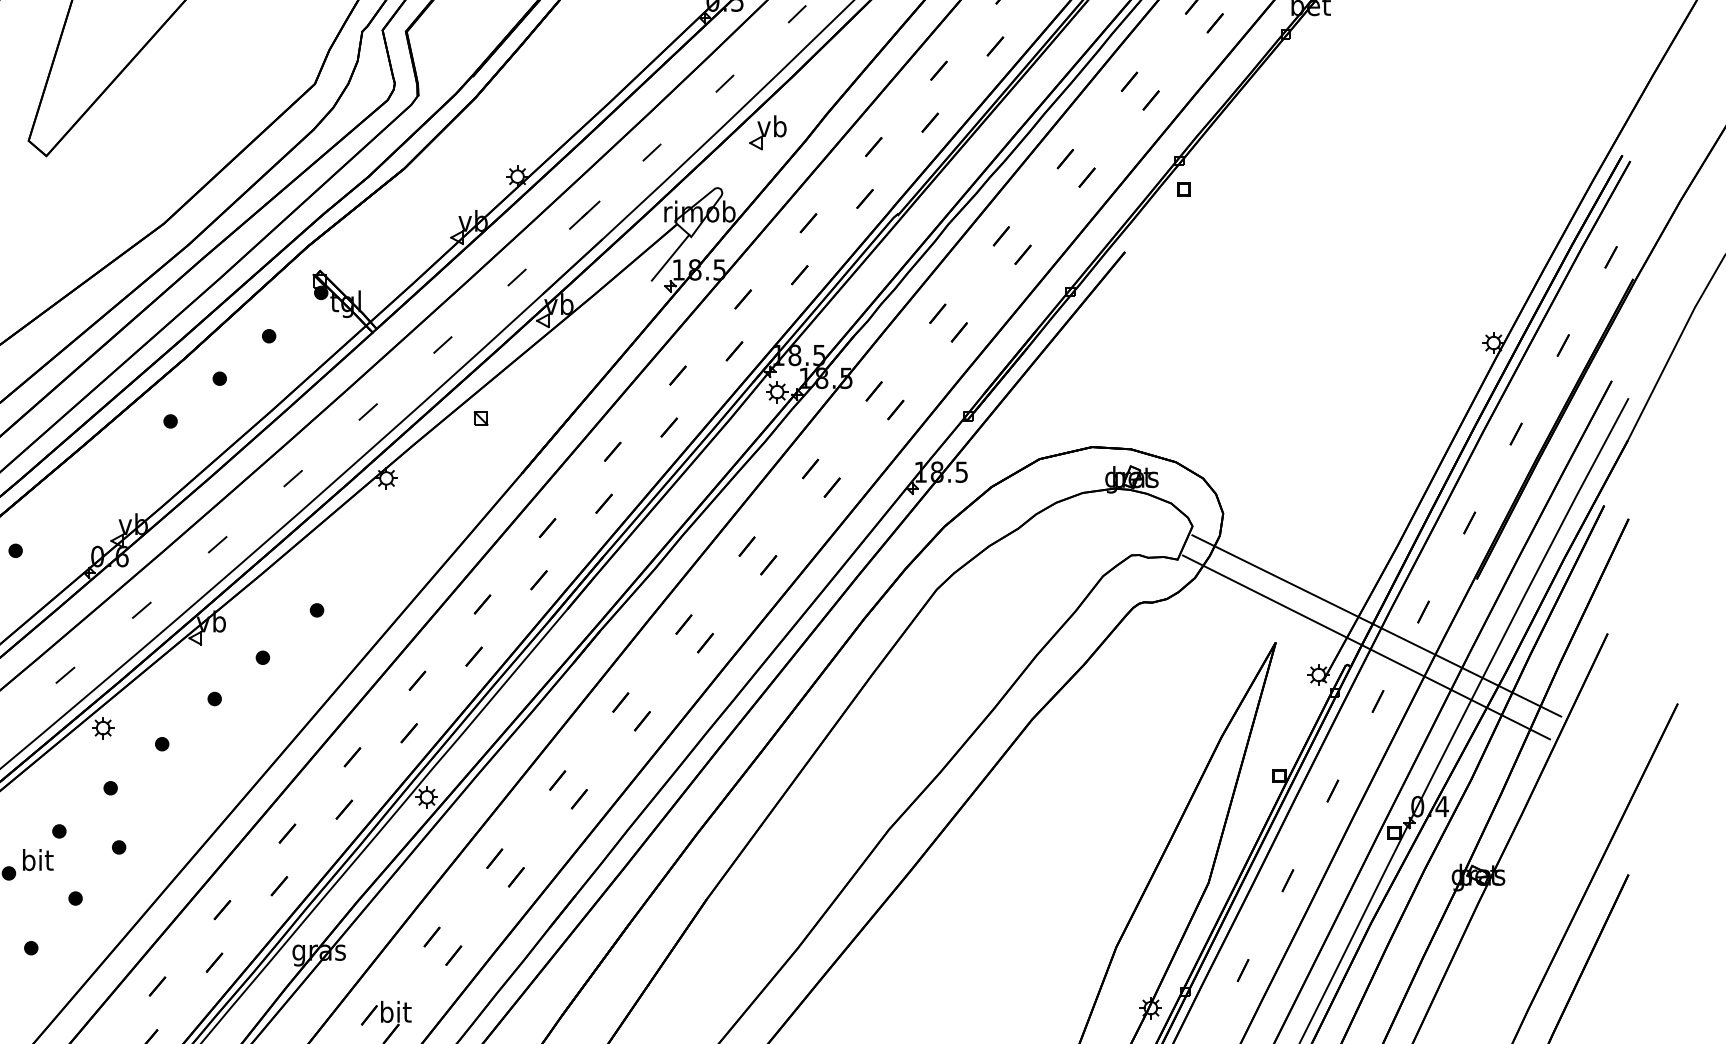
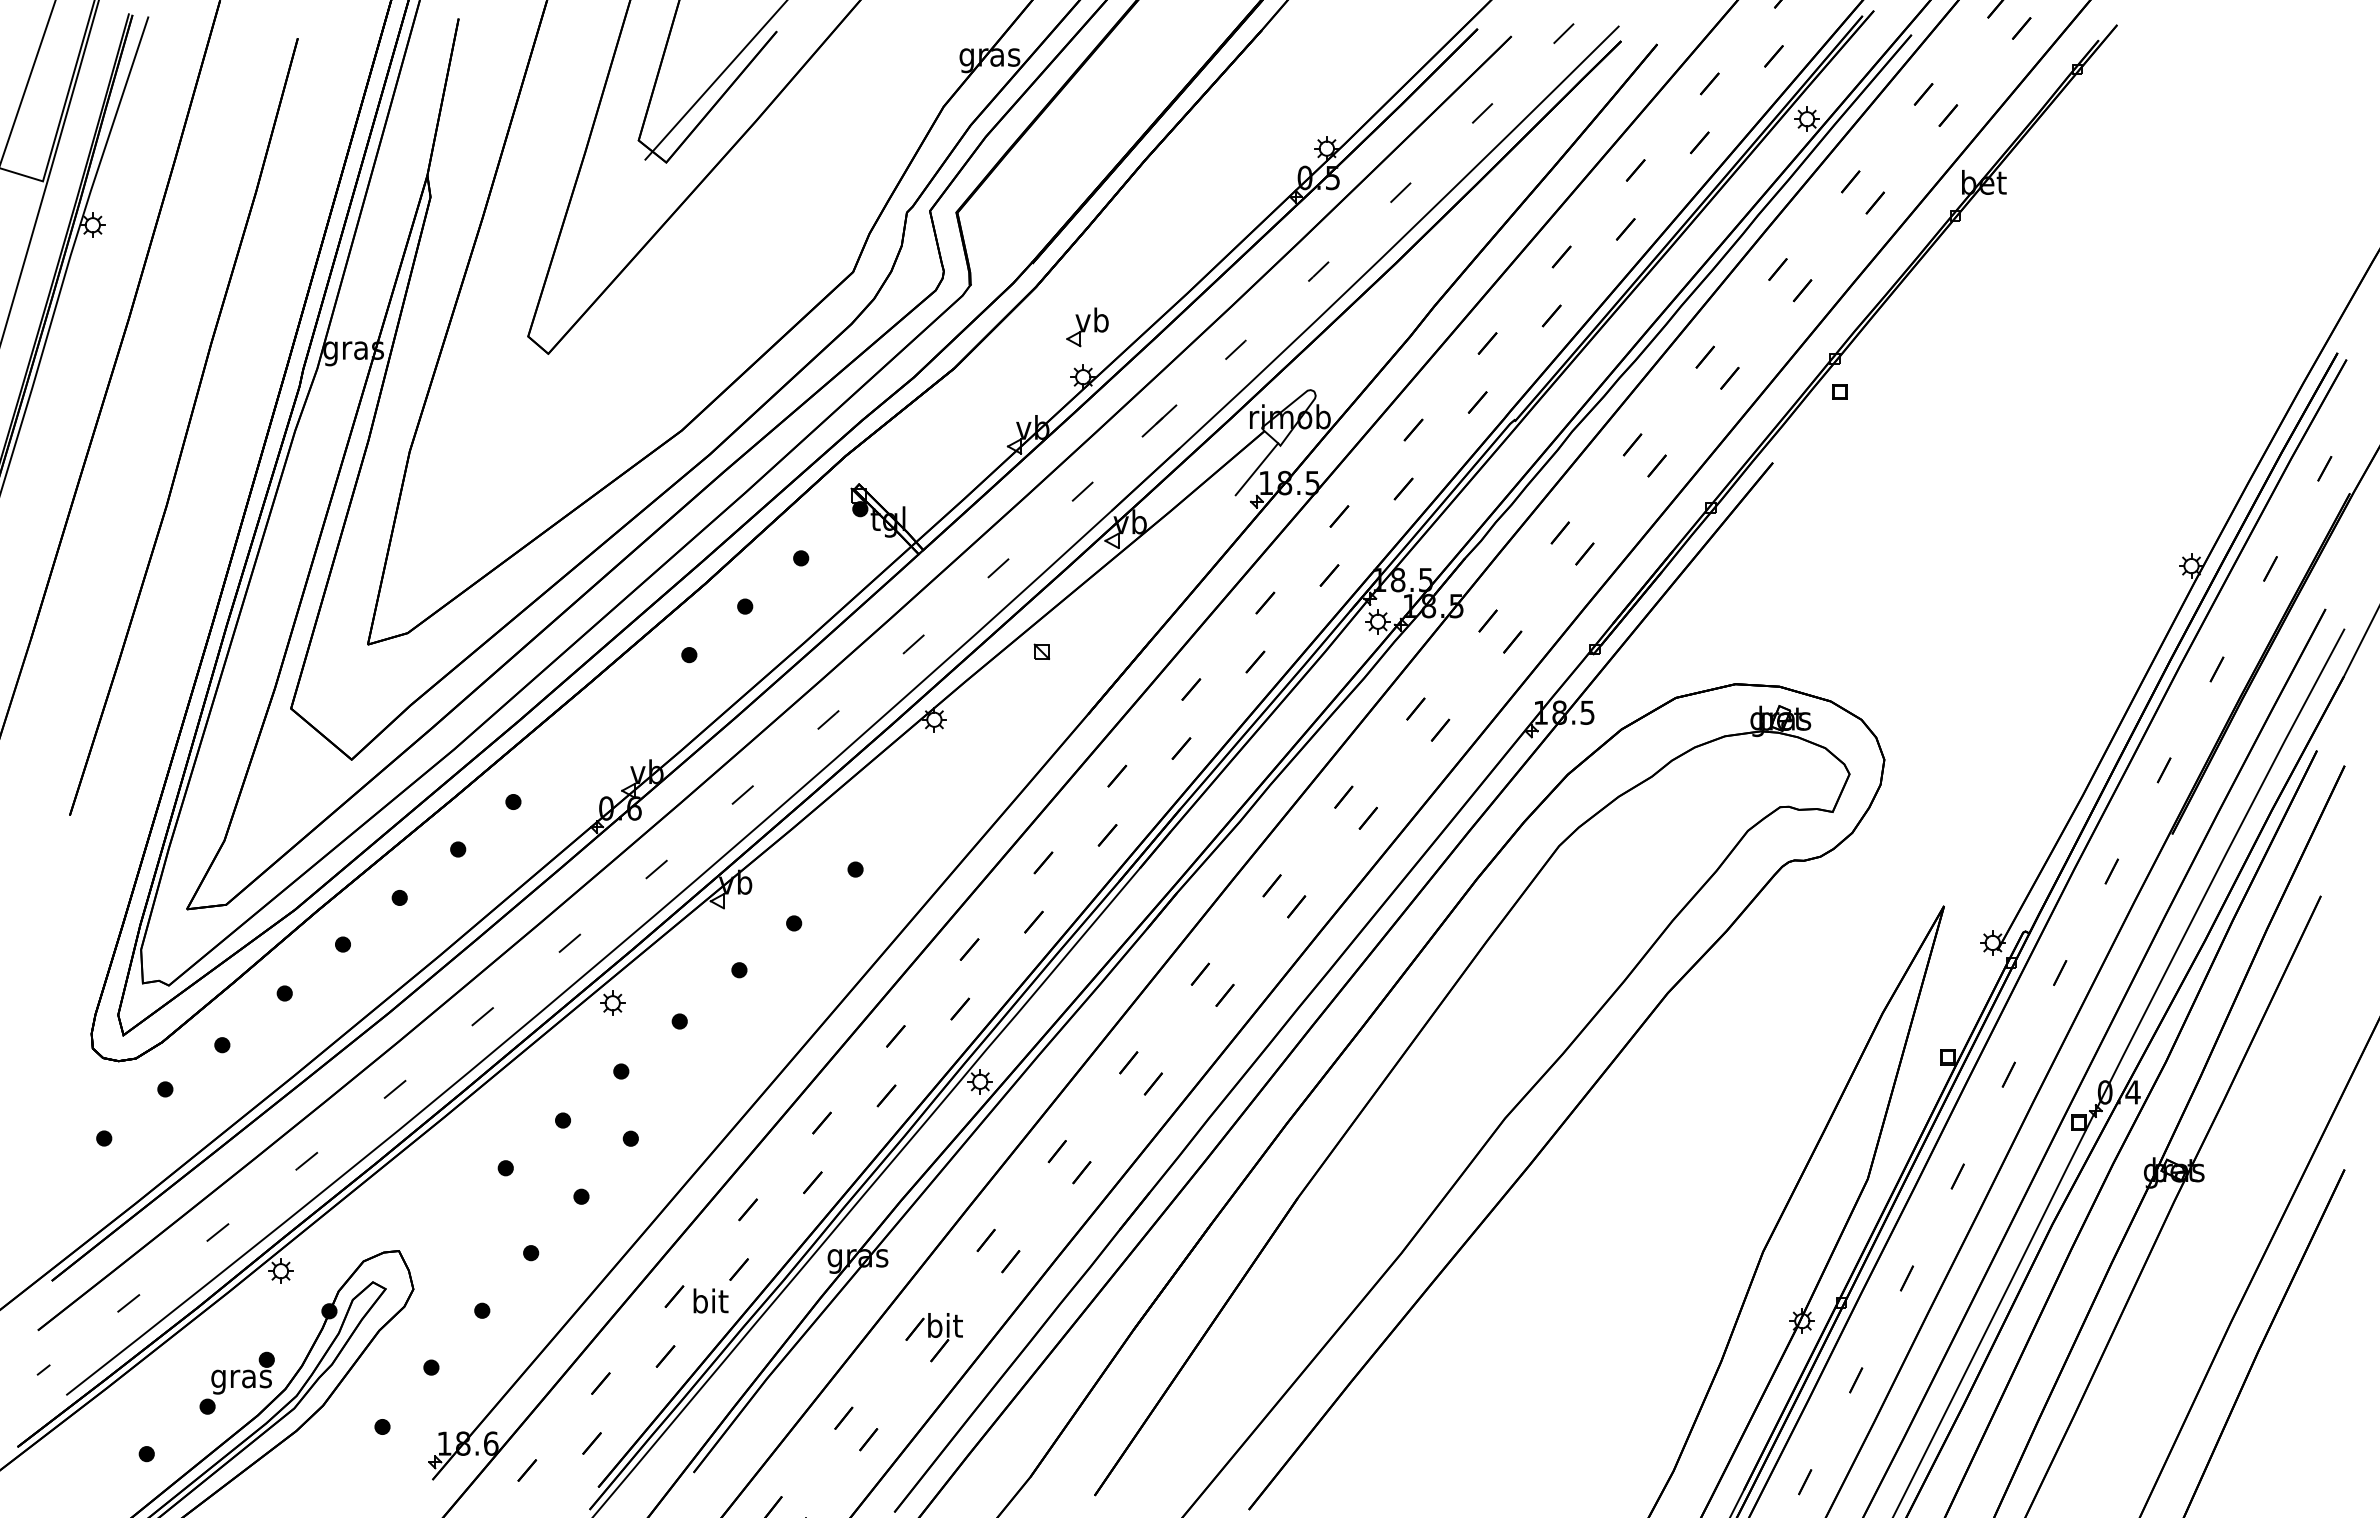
part: (767, 132) -> (1087, 327), moved
line: (1376, 626) -> (2058, 887), removed
line: (1366, 647) -> (2046, 911), removed
text: (37, 859) -> (710, 1300), moved

